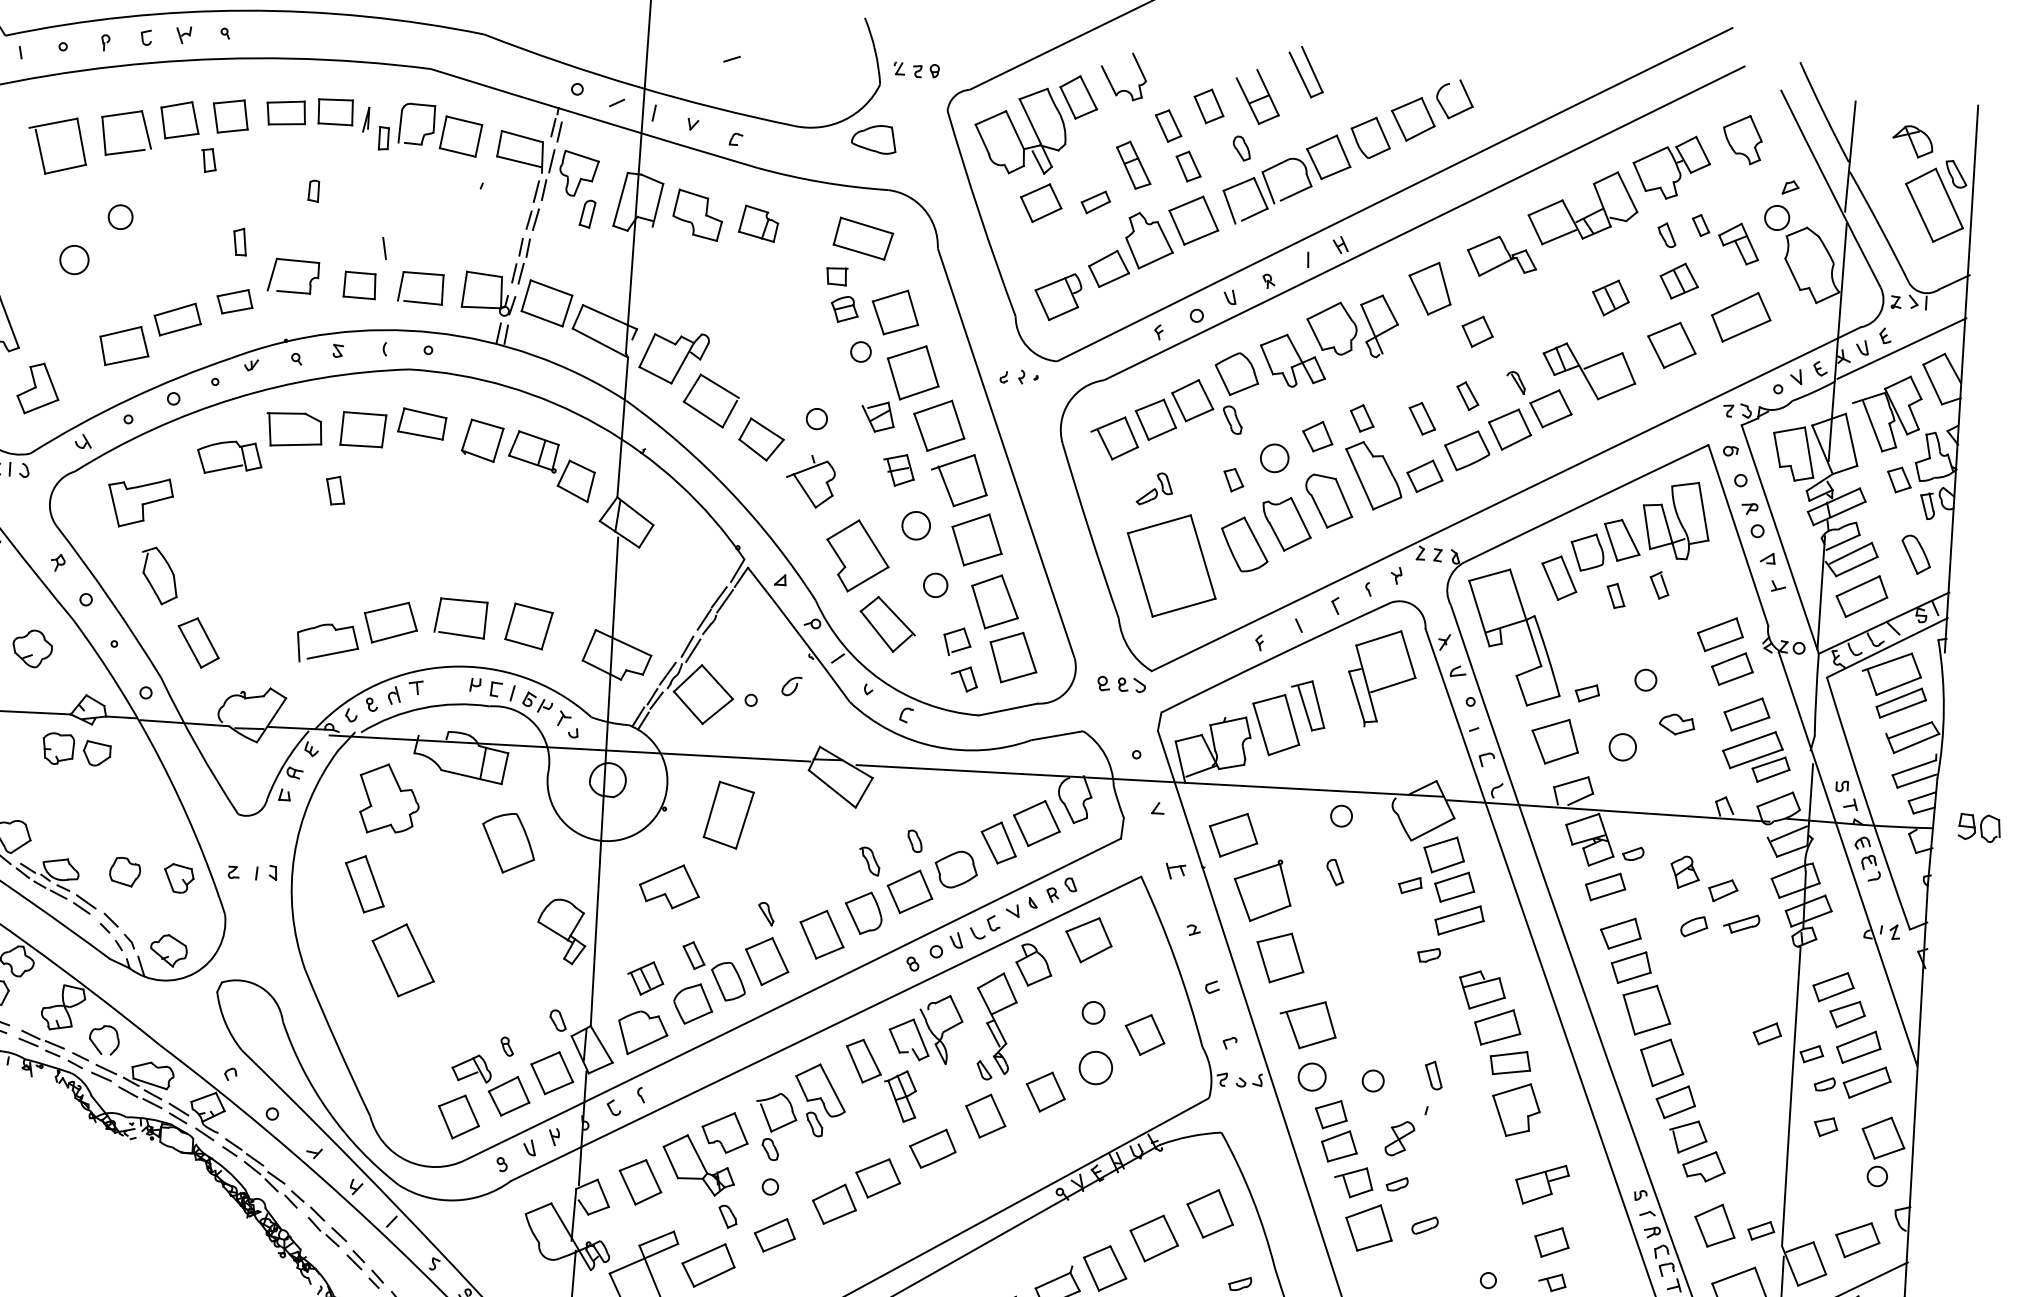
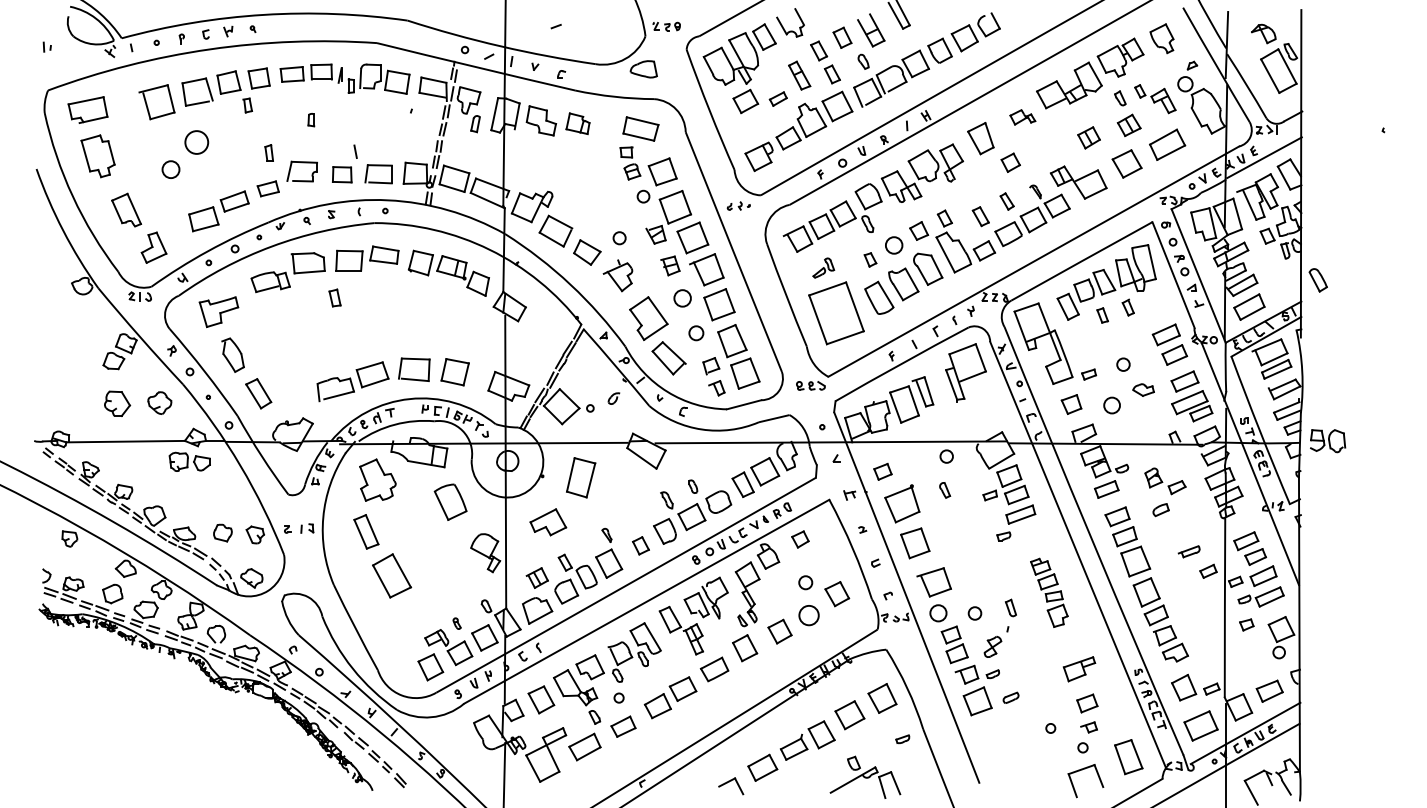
circle: (121, 217) -> (197, 142), size x1.6
part: (1501, 257) -> (1022, 117), size x0.6
part: (1914, 555) -> (1317, 280), moved
part: (1555, 741) -> (1071, 404), size x0.7
part: (1979, 827) -> (1327, 440), size x1.4
part: (1232, 834) -> (882, 471), size x0.6
part: (1740, 923) -> (1188, 551), moved
part: (821, 934) -> (640, 545), size x0.6
part: (1089, 940) -> (800, 539), size x0.6
part: (1499, 1053) -> (1049, 592), size x0.7

